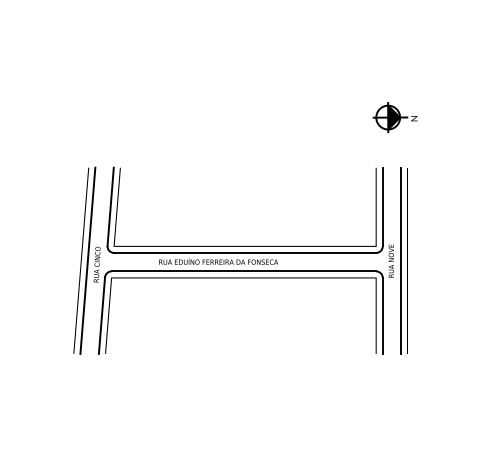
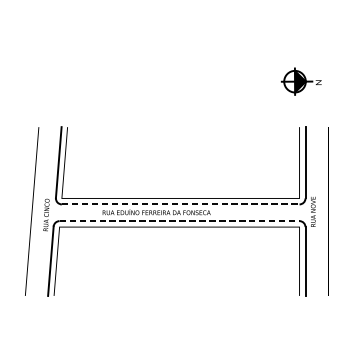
part: (394, 117) -> (300, 81), moved
line: (245, 252) -> (181, 204), solid -> dashed
line: (87, 260) -> (37, 211), removed
line: (401, 260) -> (322, 211), removed
line: (244, 271) -> (180, 221), solid -> dashed

